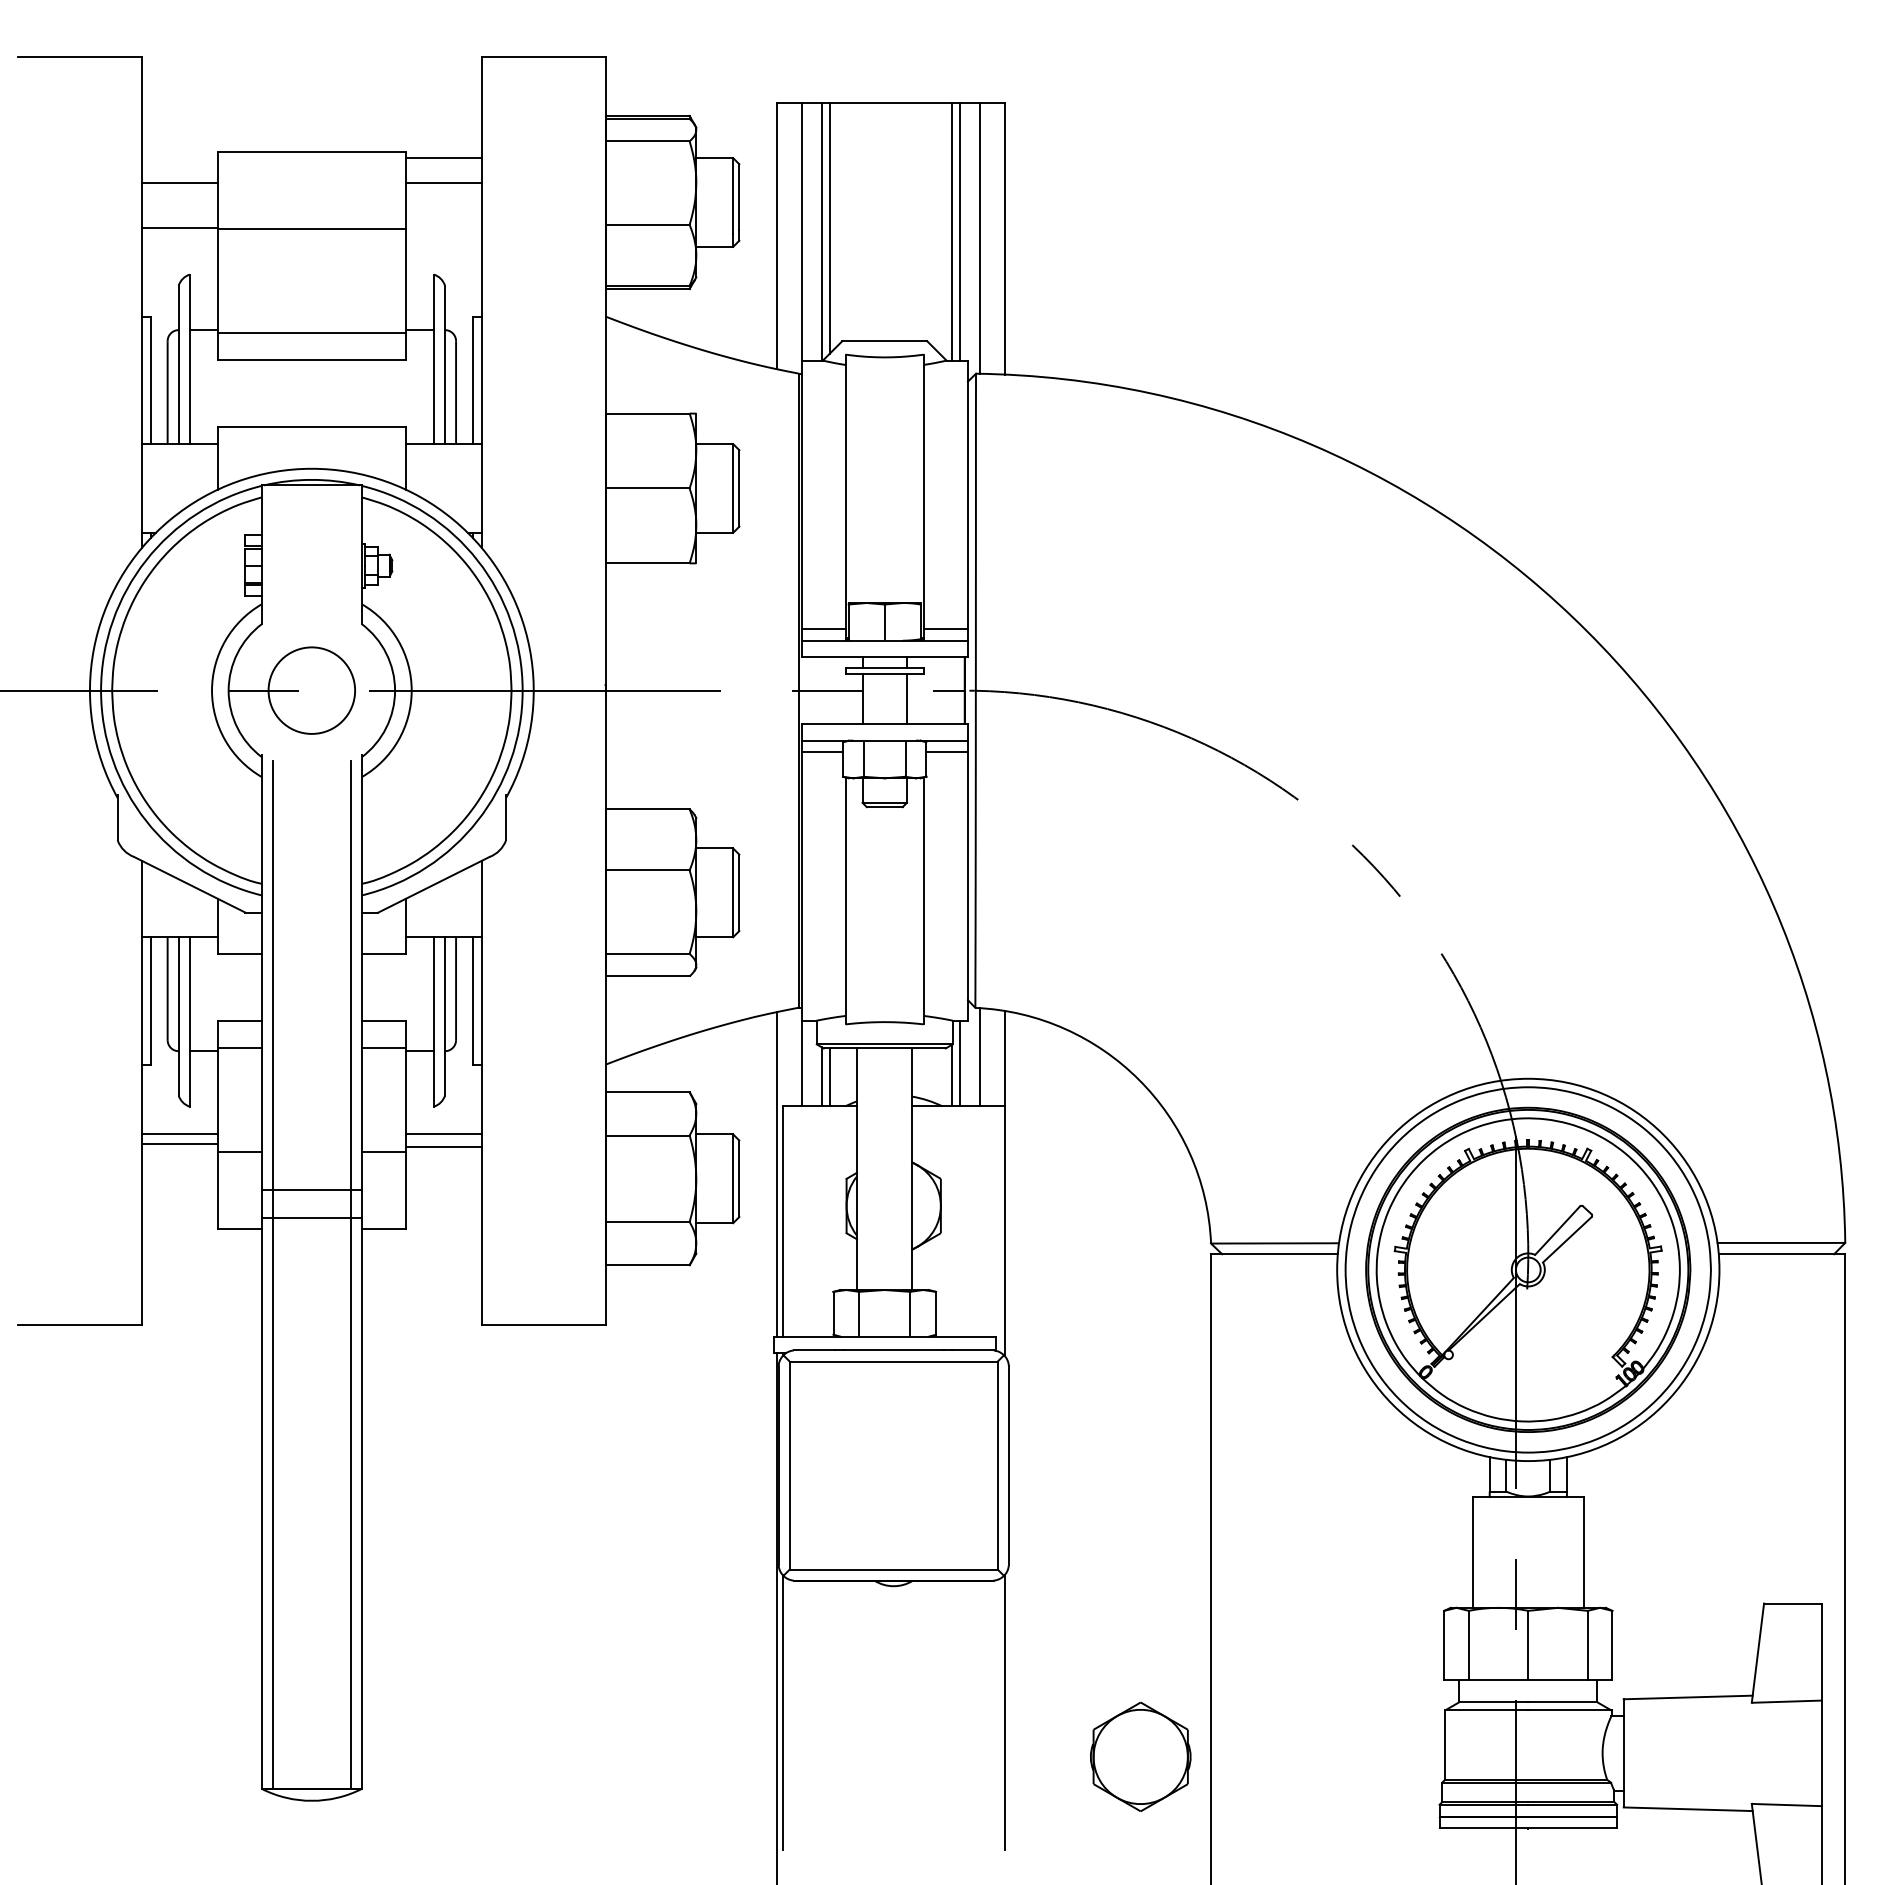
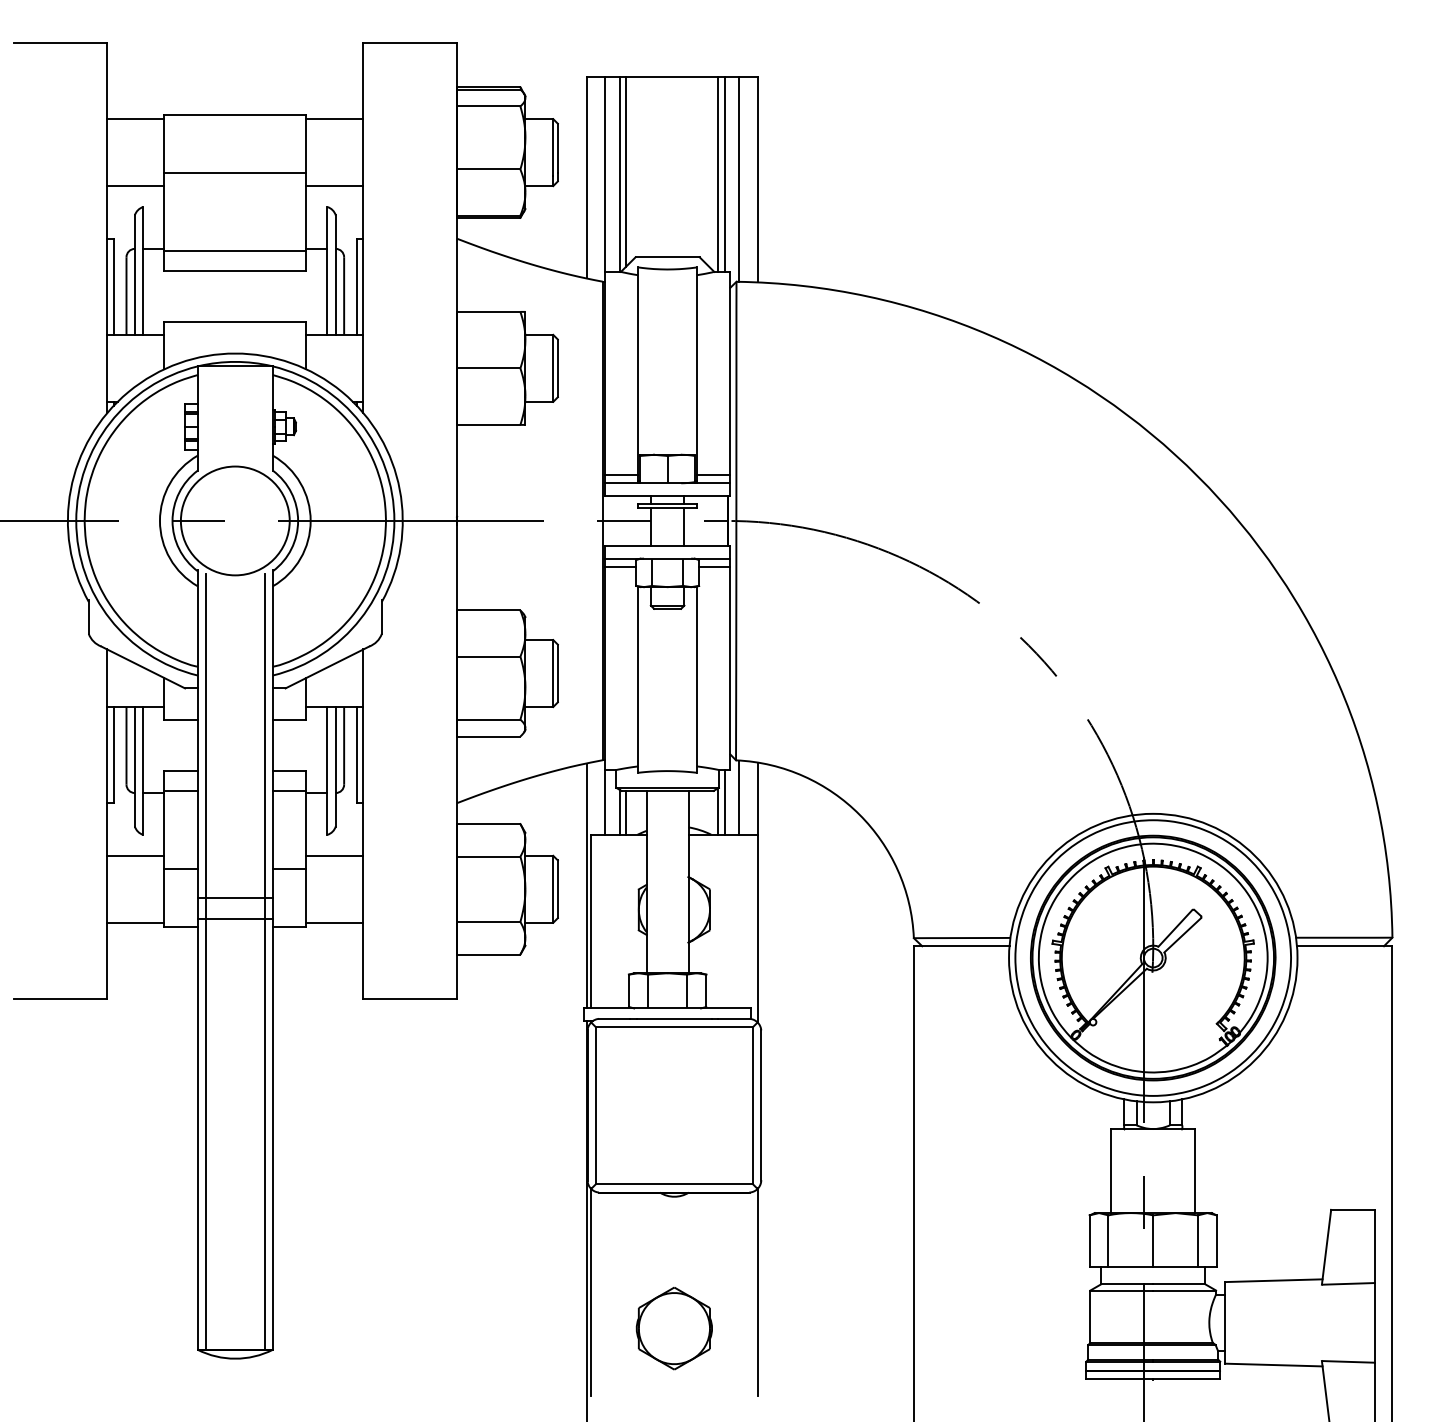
line: (179, 182) -> (135, 185), moved
line: (443, 182) -> (334, 185), moved
line: (179, 228) -> (135, 119), moved
circle: (311, 690) -> (235, 520), size x1.67
line: (179, 1144) -> (135, 923), moved
line: (443, 1147) -> (334, 923), moved
part: (1140, 1756) -> (674, 1328), moved

